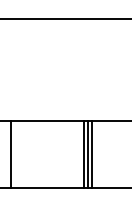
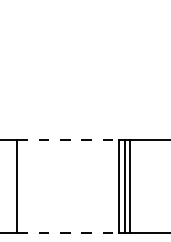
line: (47, 120) -> (68, 139), solid -> dashed
line: (47, 187) -> (68, 233), solid -> dashed

